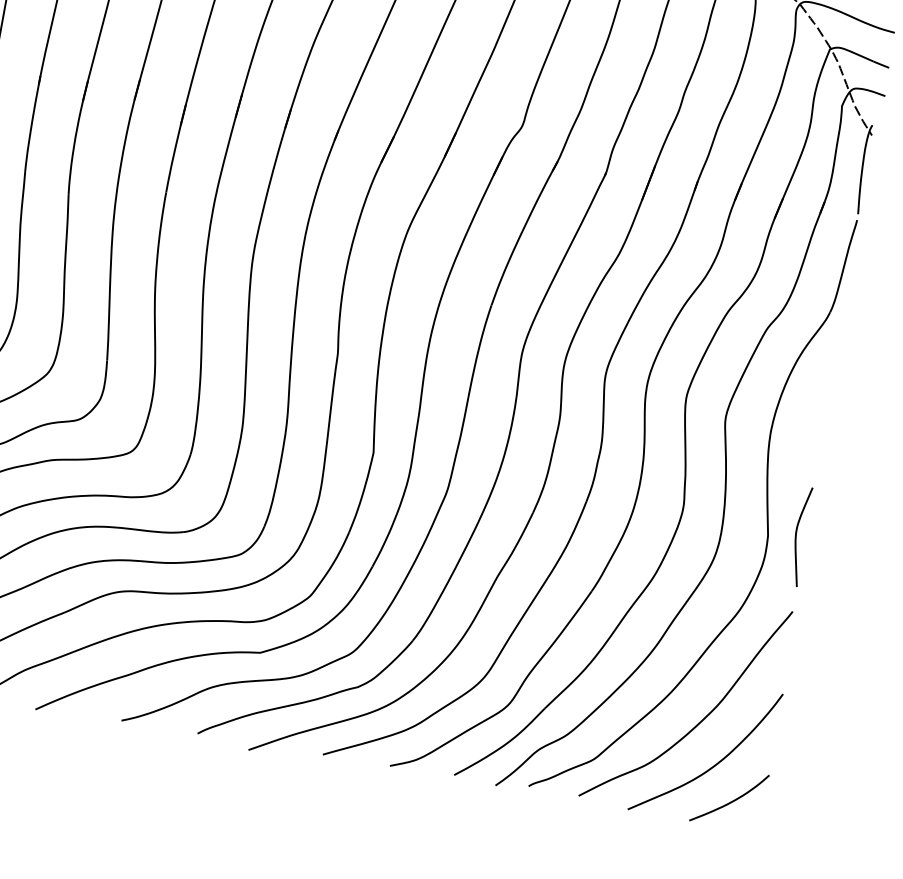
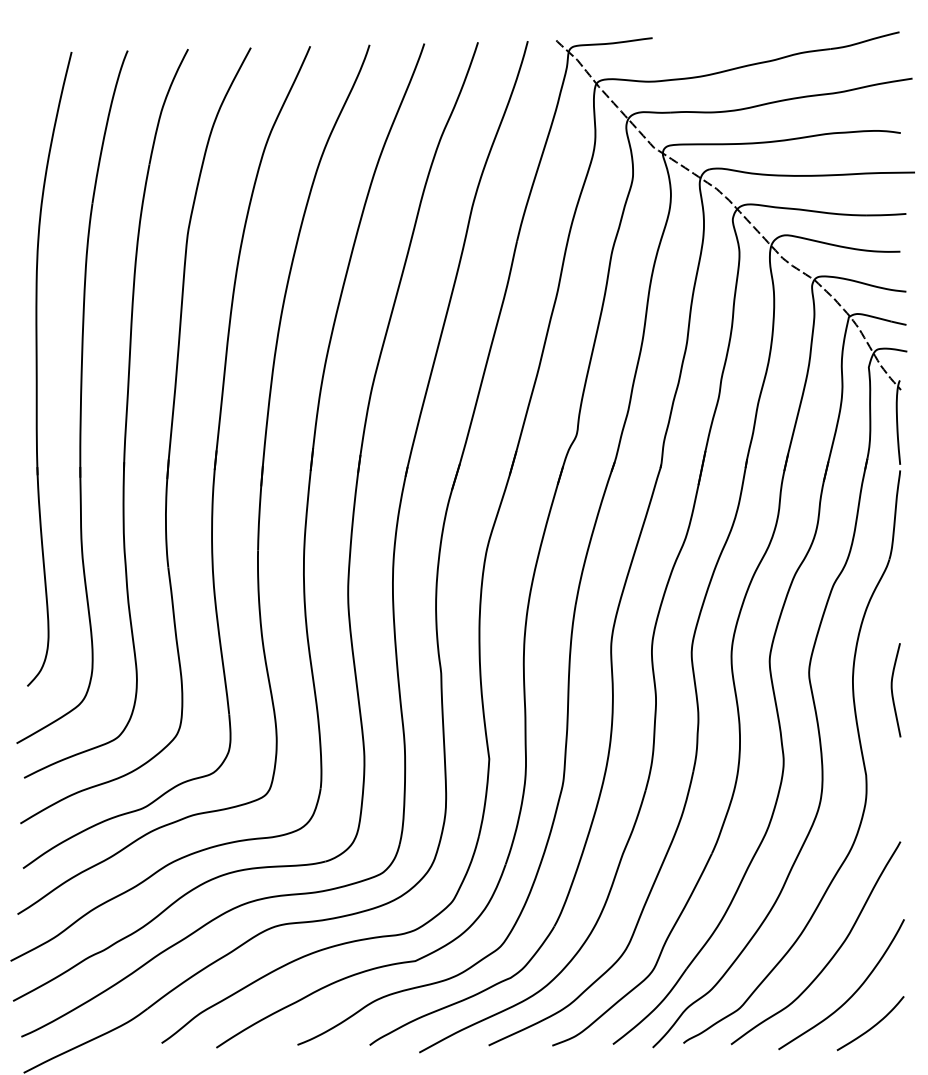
curve: (796, 536) -> (892, 690), moved

